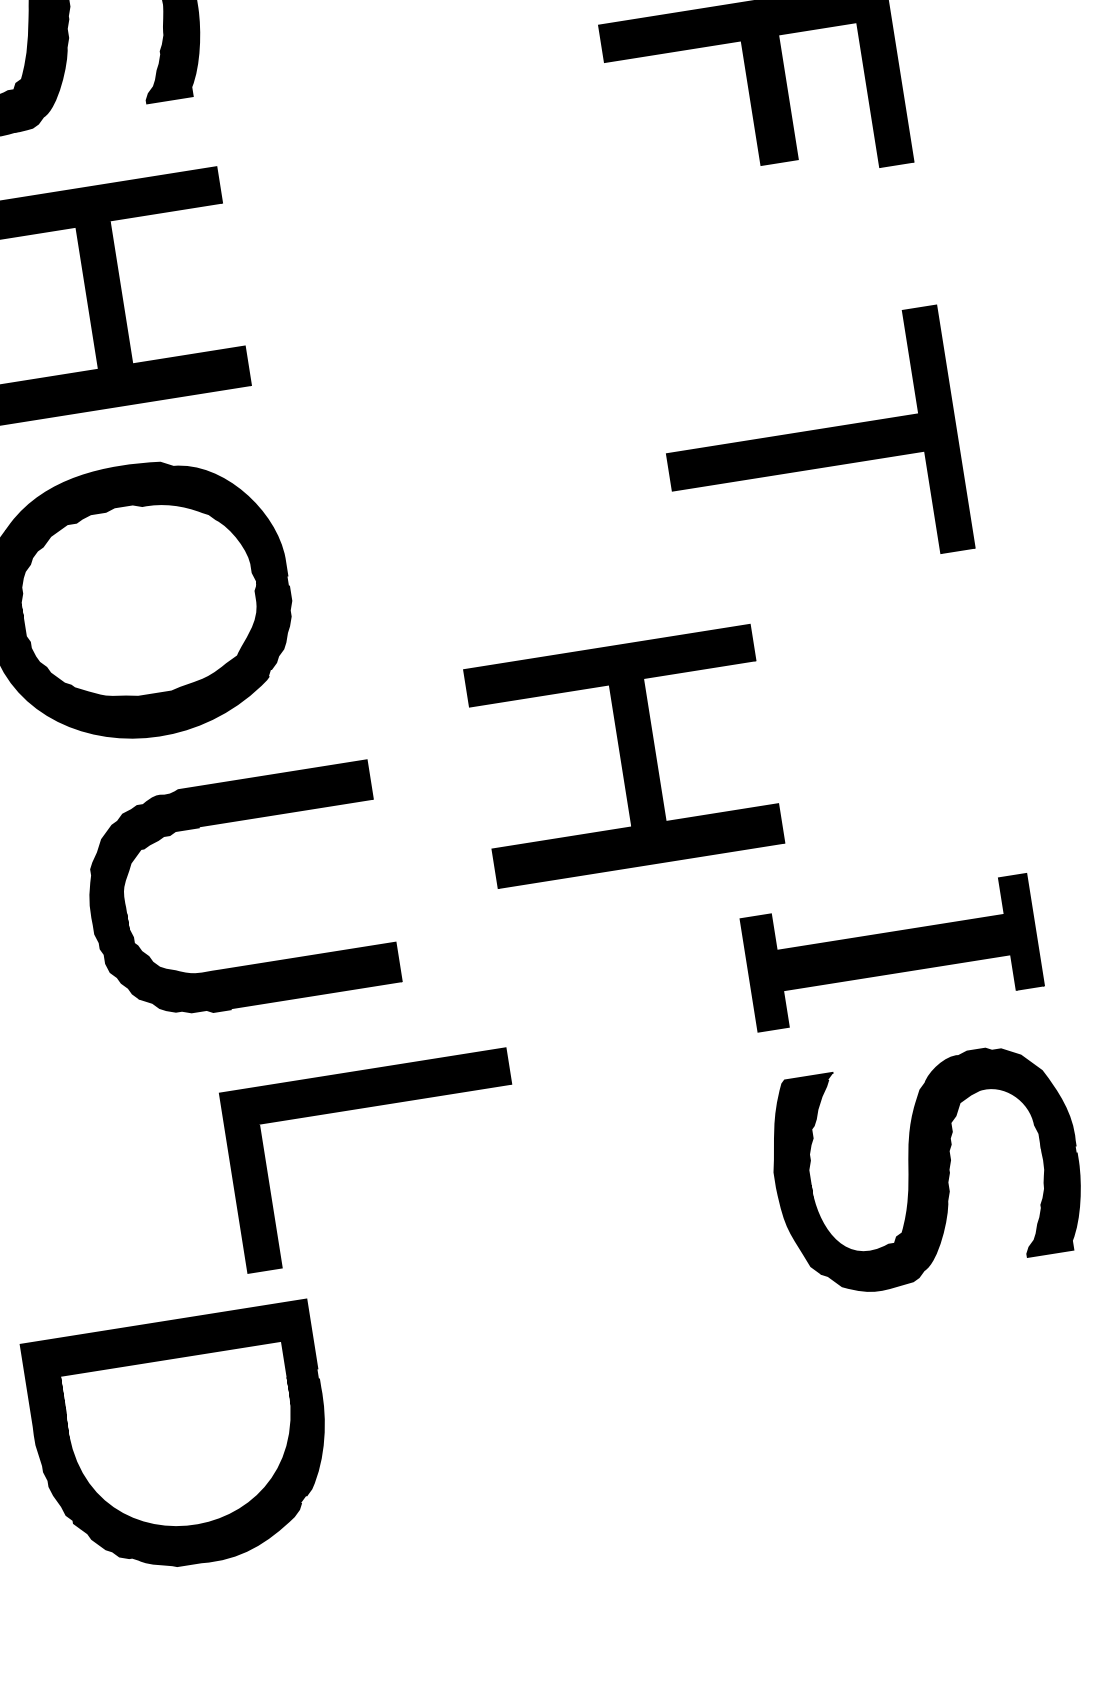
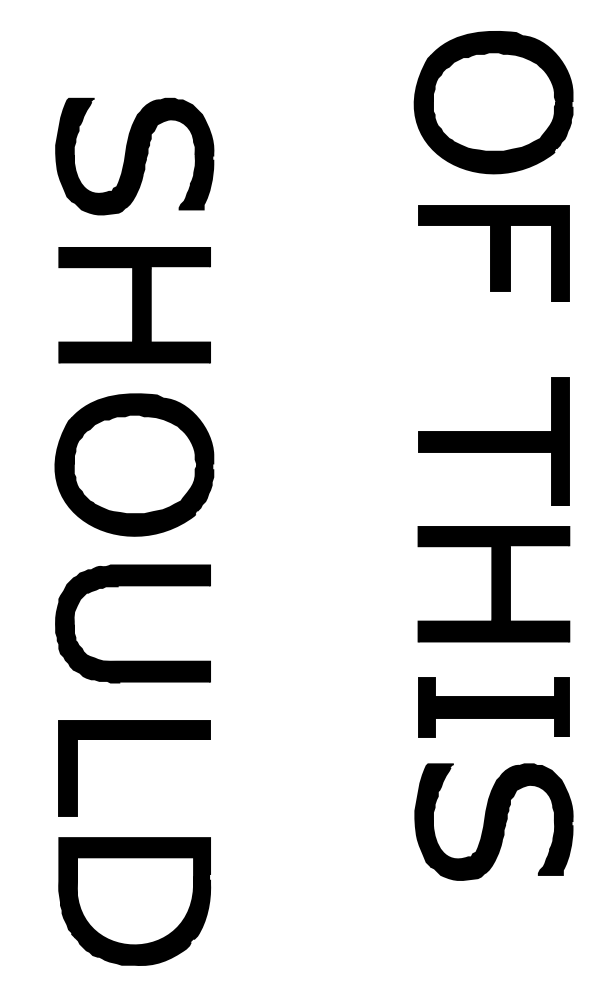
part: (623, 756) -> (493, 584), moved
part: (225, 823) -> (132, 586), moved
part: (367, 1106) -> (134, 739), moved
part: (182, 1442) -> (134, 901), moved

